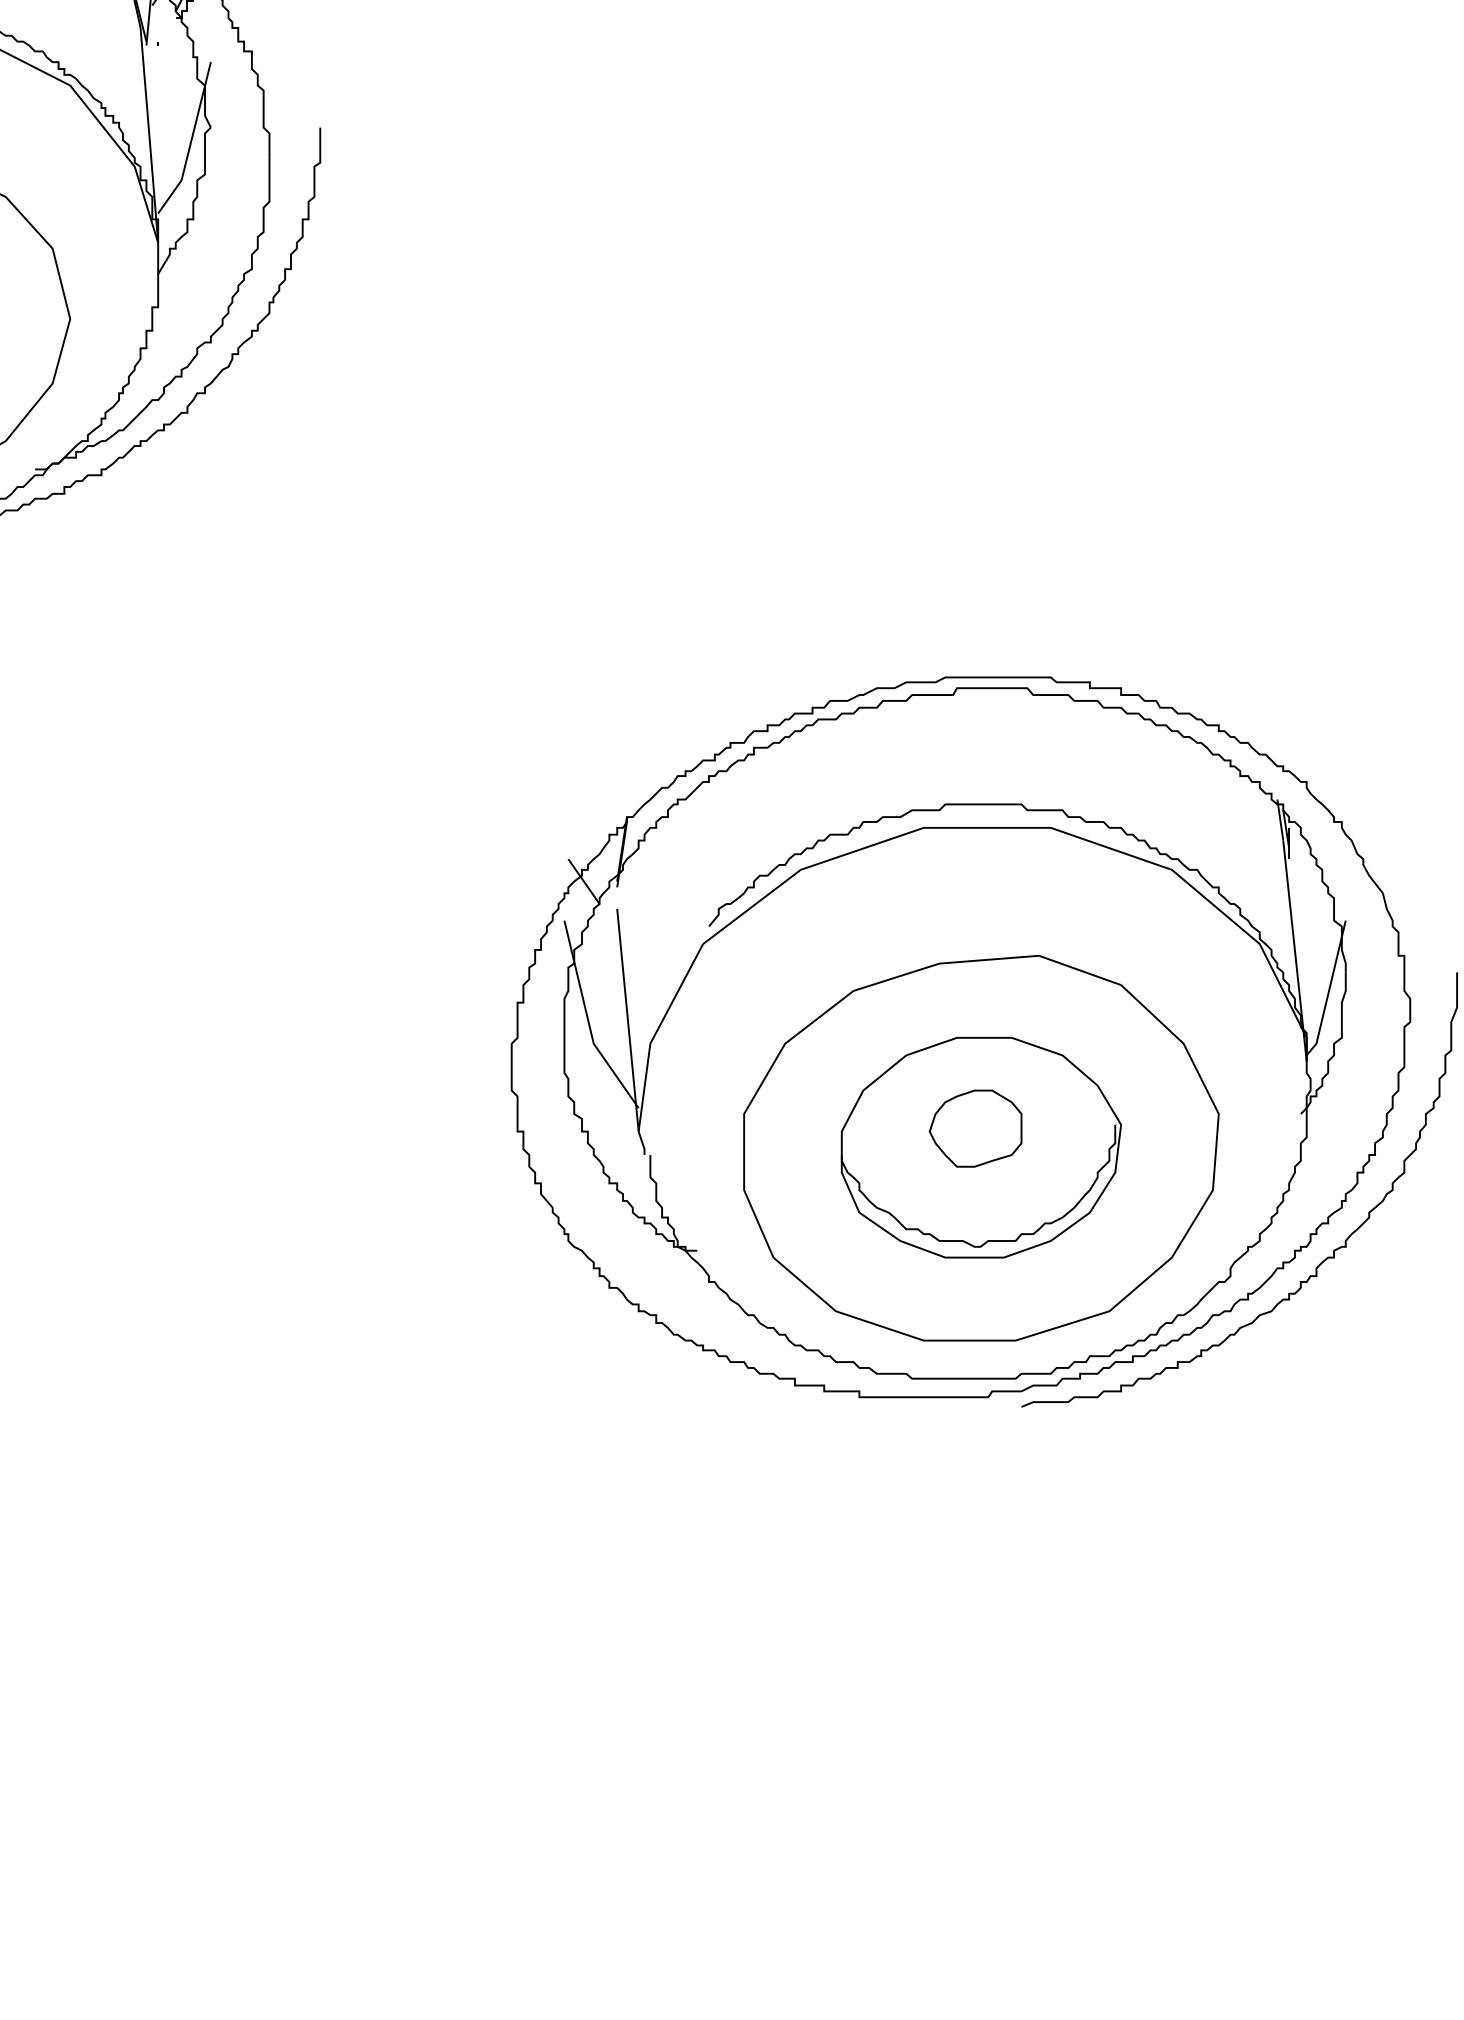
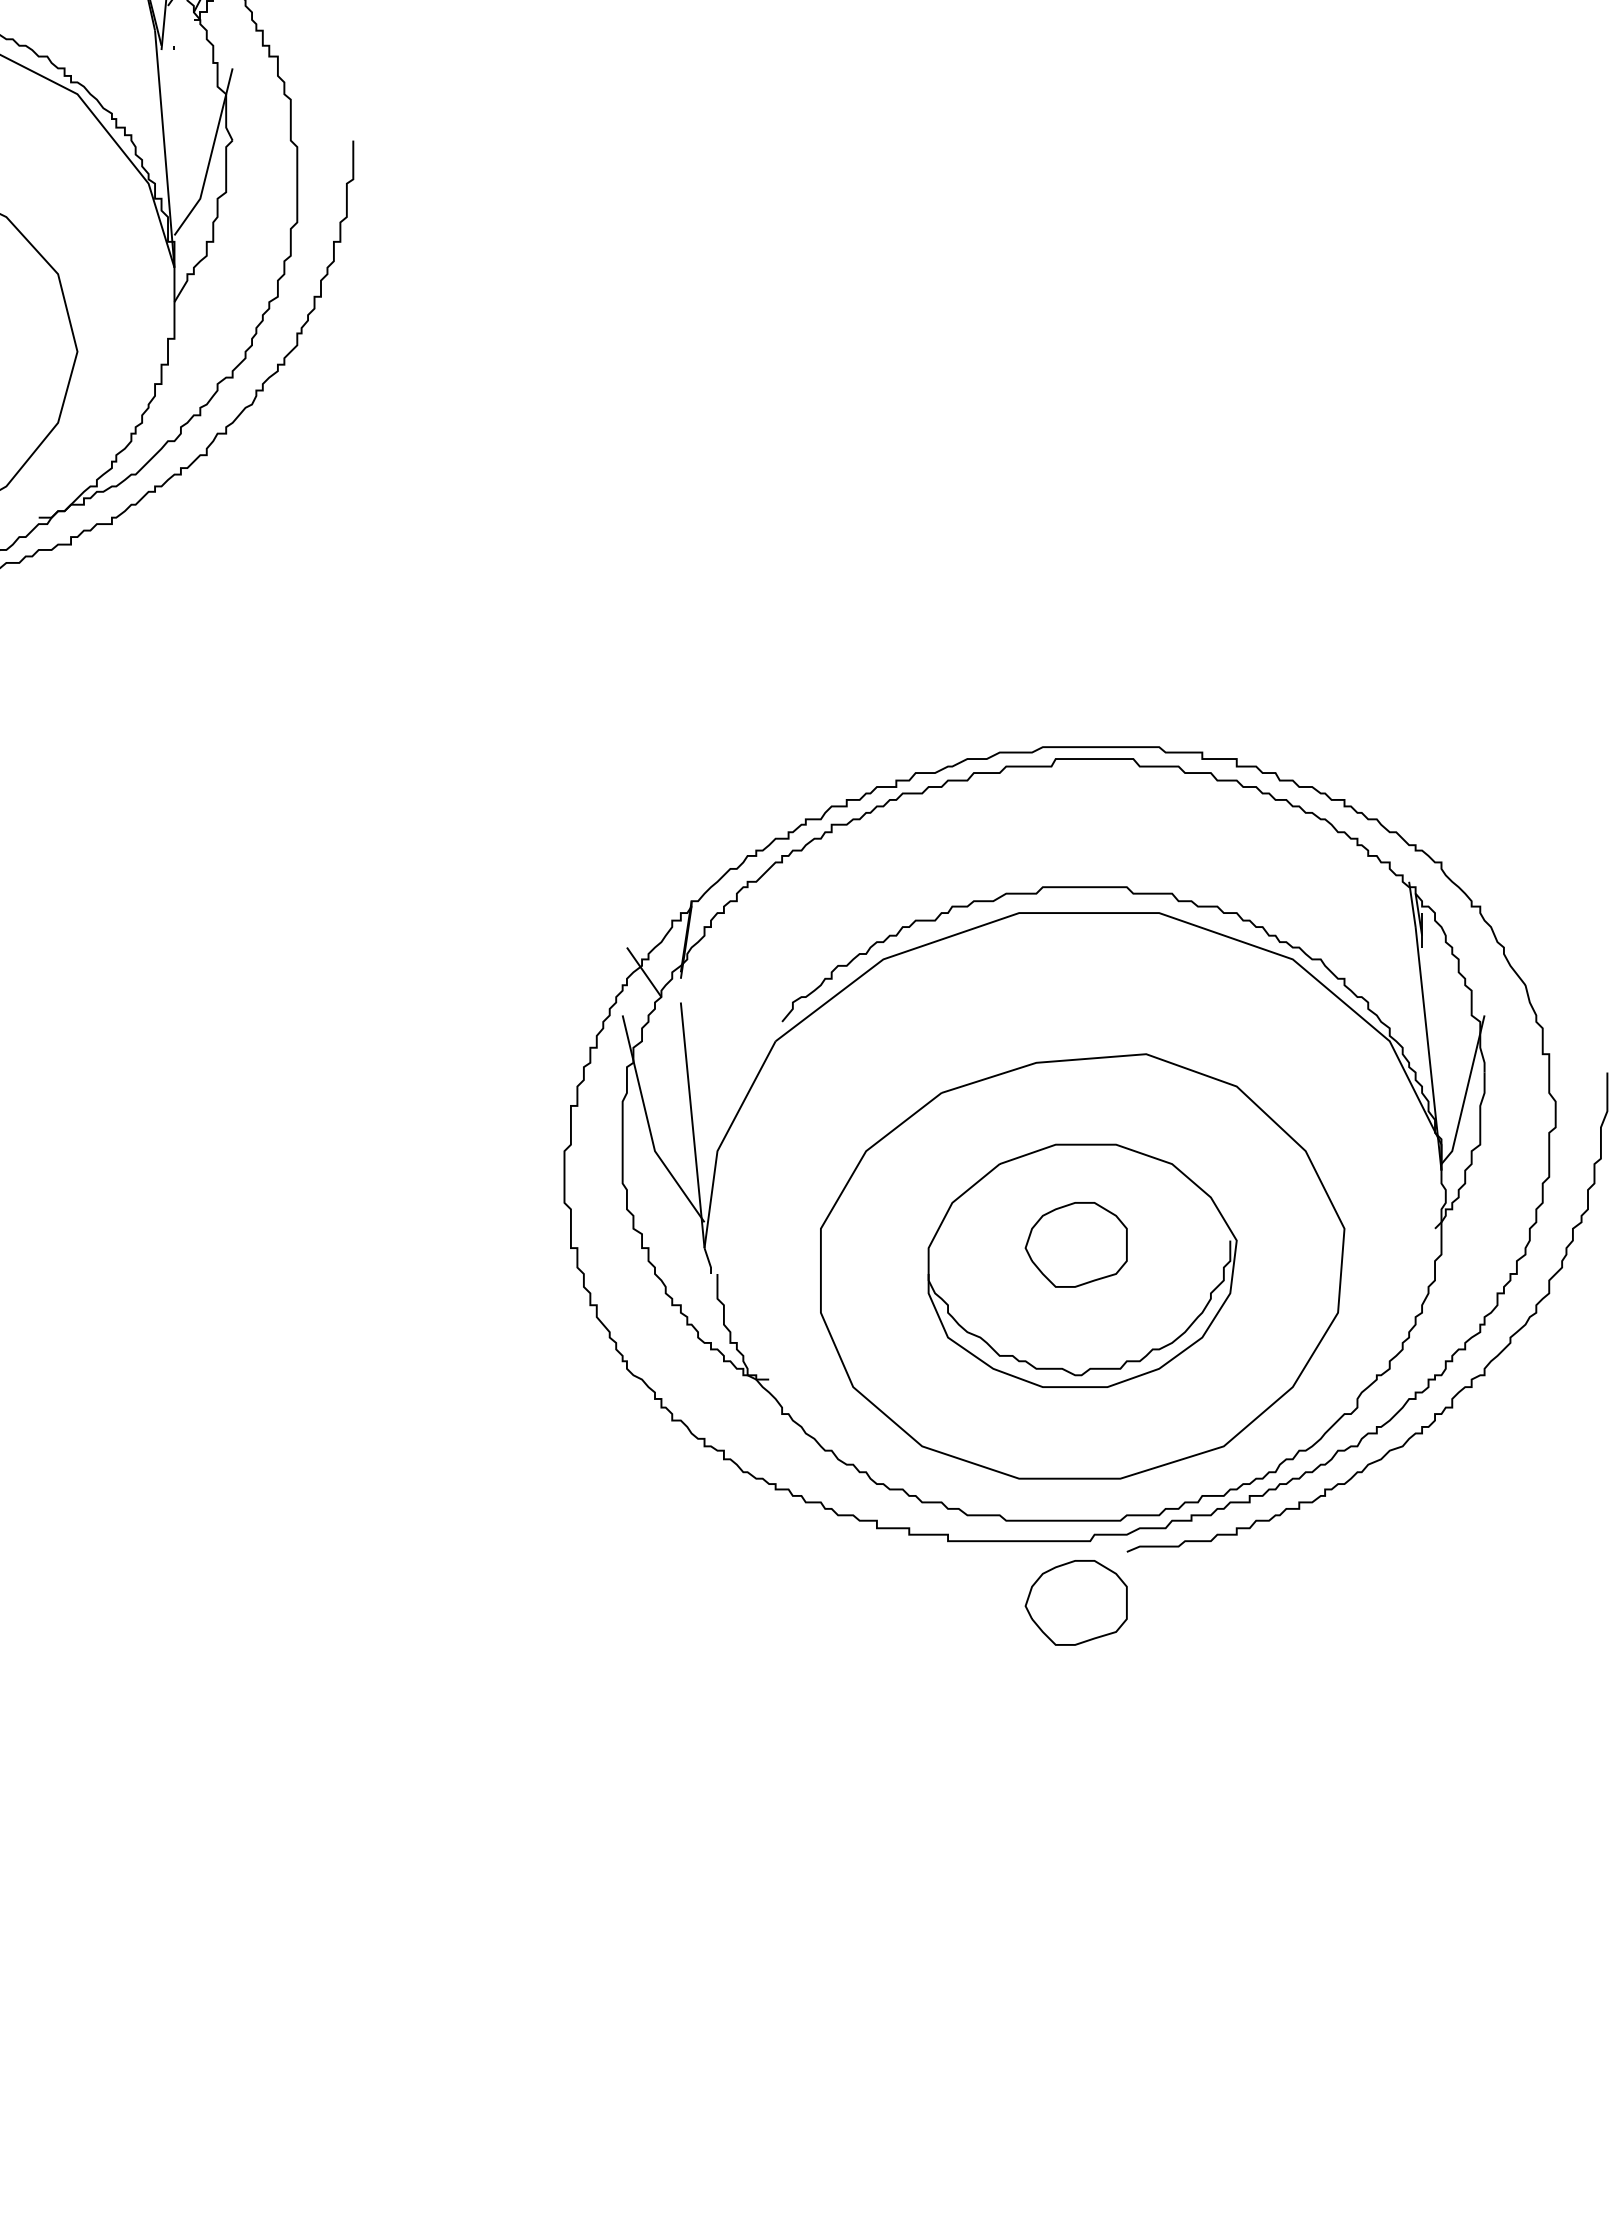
part: (974, 1452) -> (1075, 1602), added

